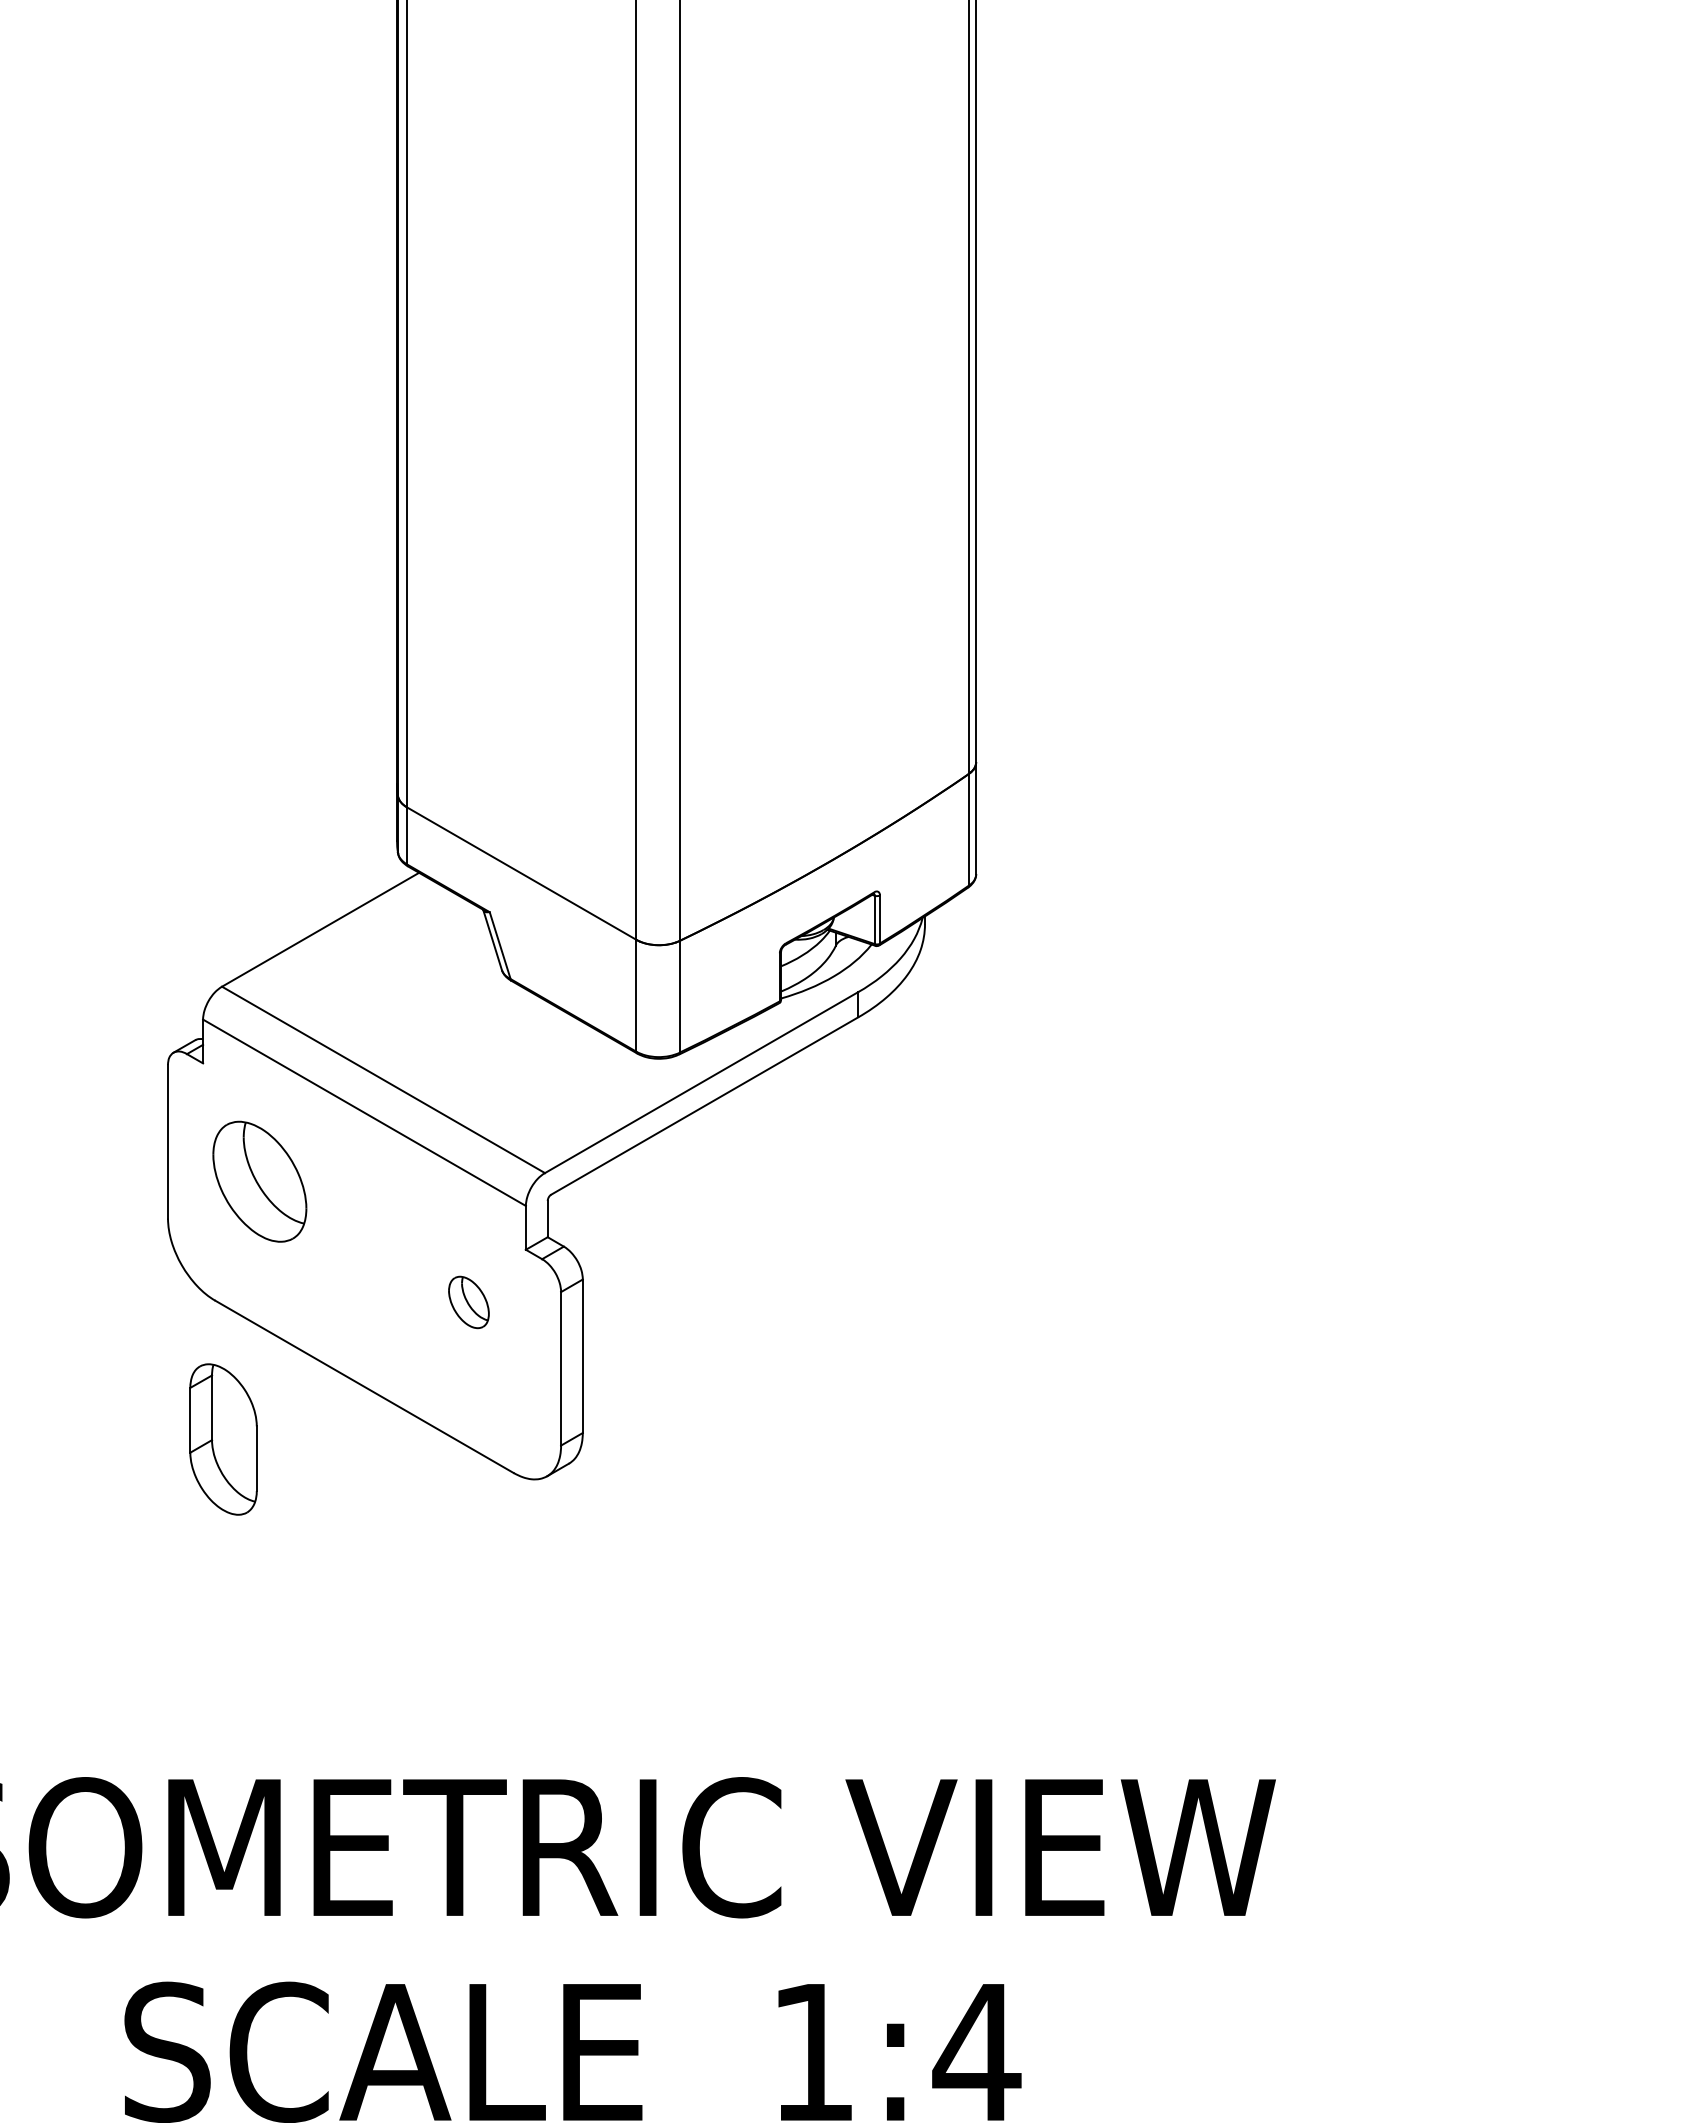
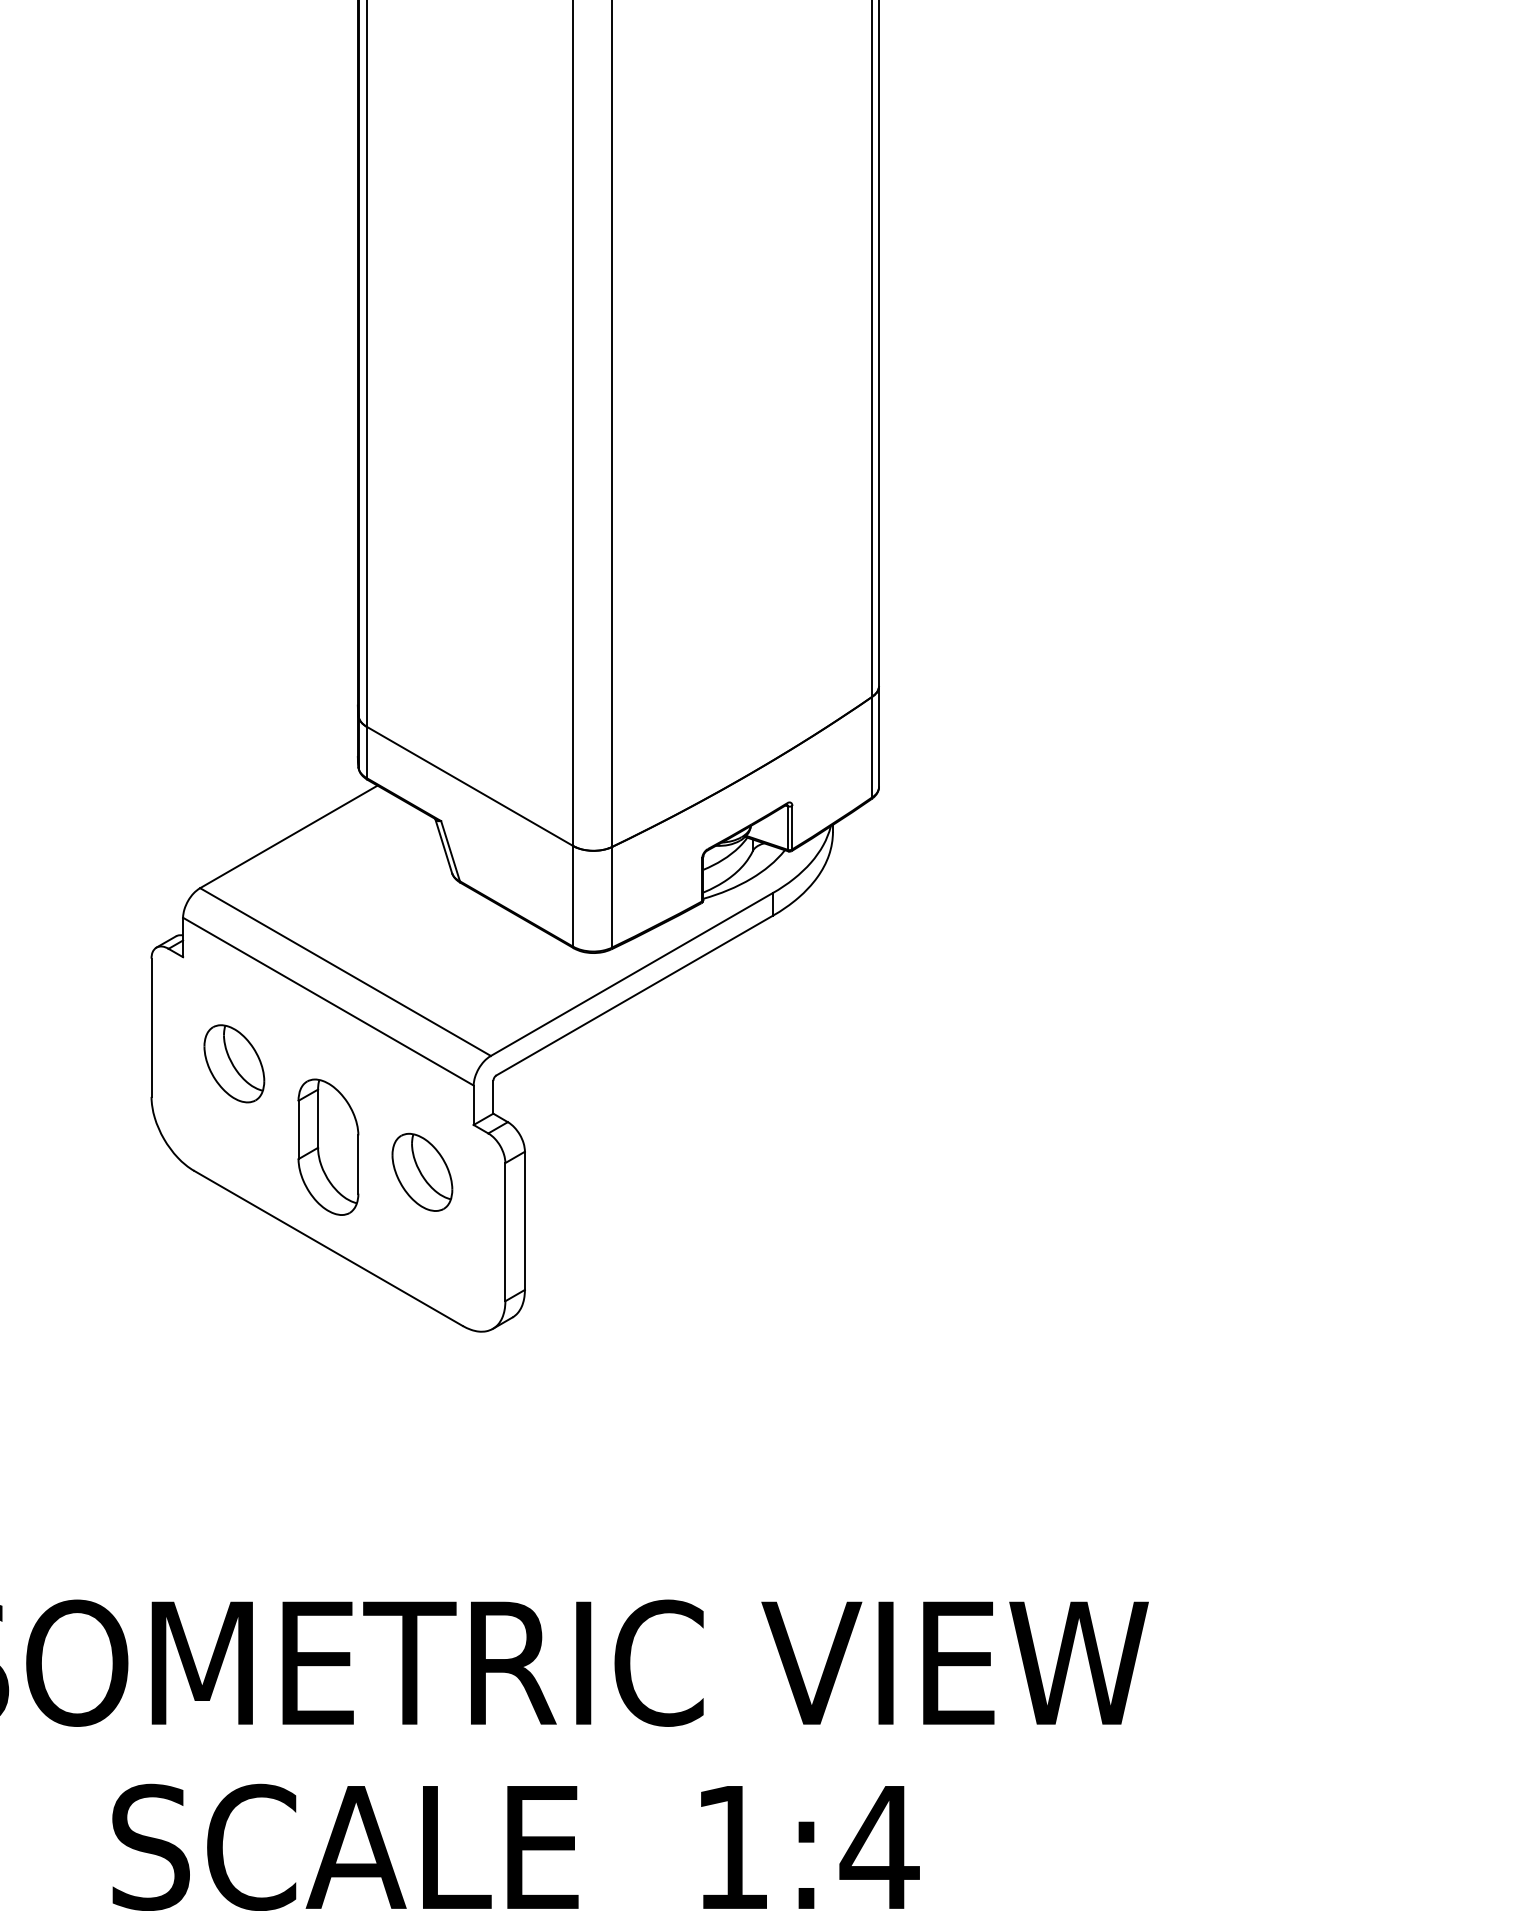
part: (260, 1181) -> (234, 1063), size x0.71
part: (468, 1302) -> (422, 1172), size x1.67
part: (223, 1439) -> (328, 1147), moved

